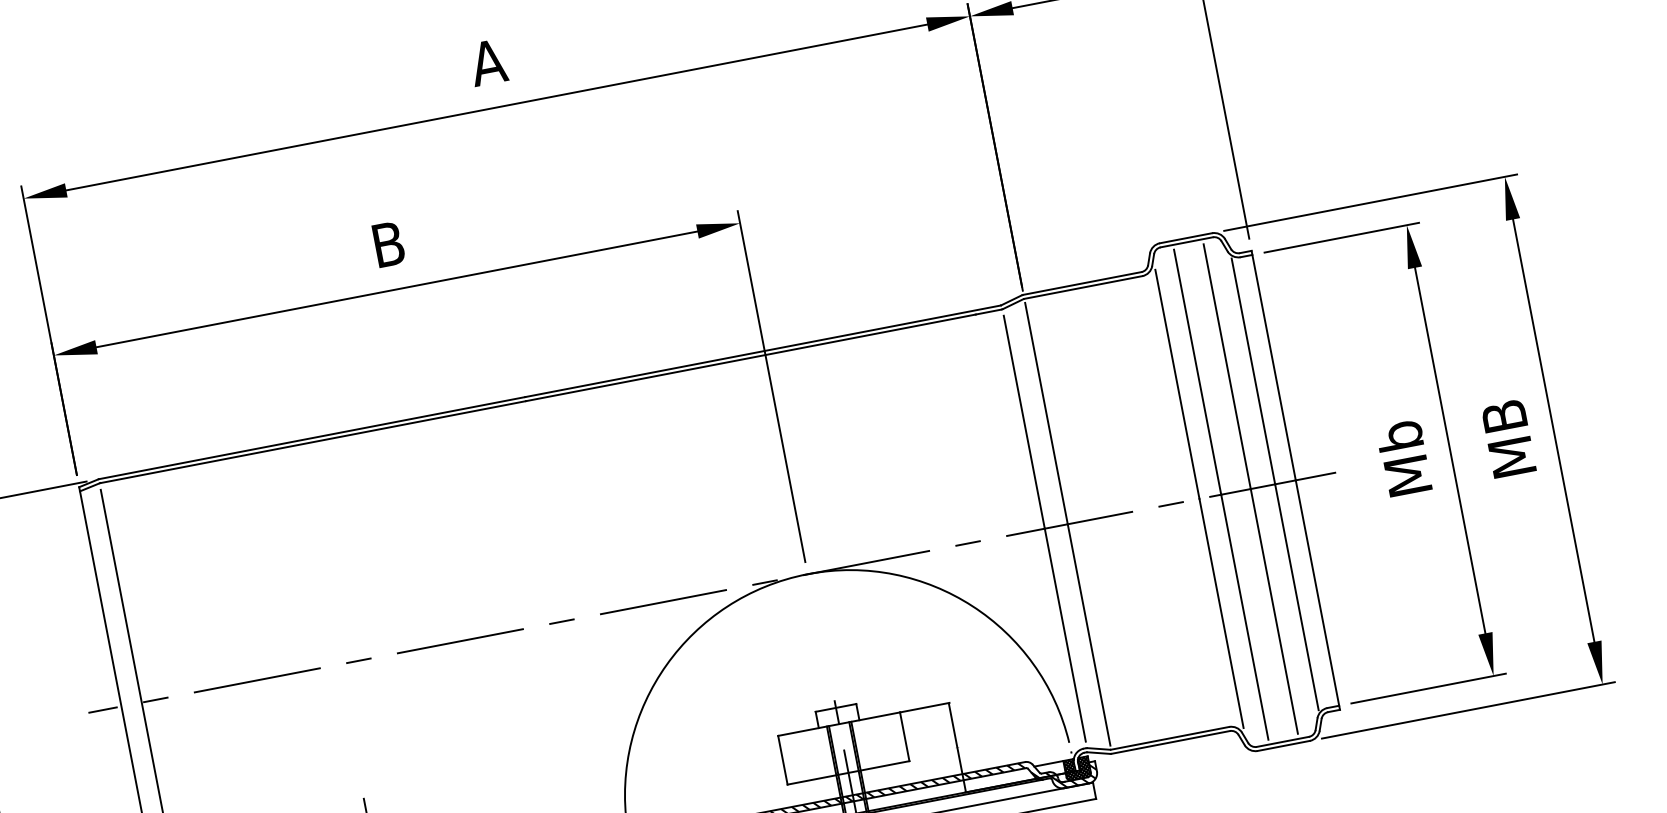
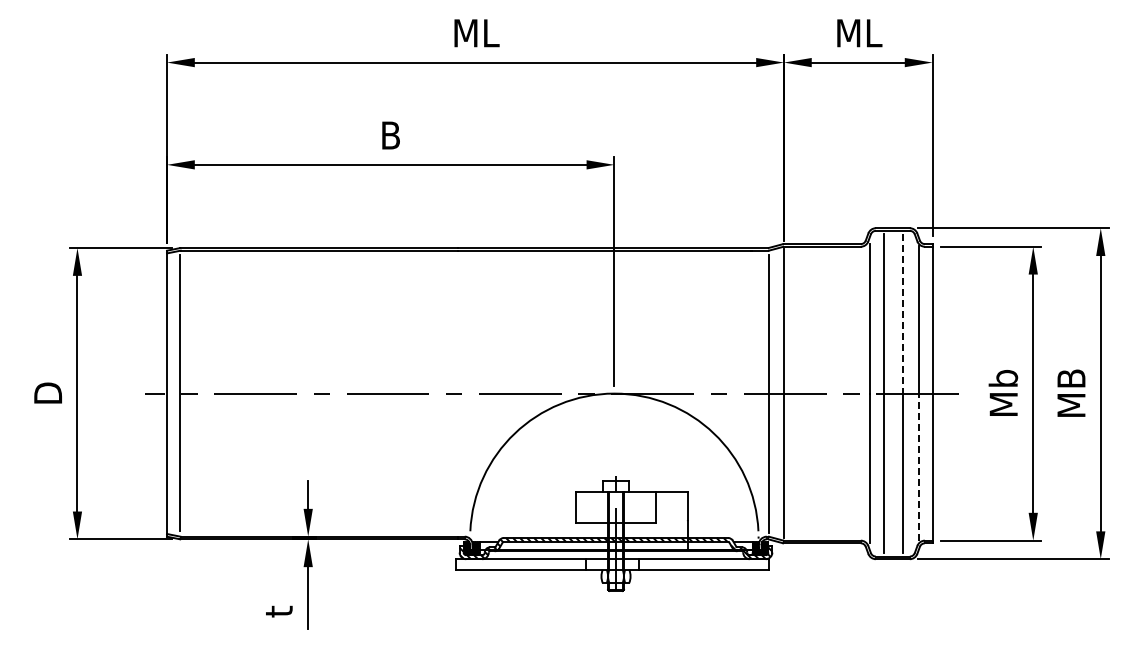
text: (489, 62) -> (476, 33), A -> ML
line: (1227, 365) -> (903, 313), solid -> dashed
line: (1297, 597) -> (919, 467), solid -> dashed

